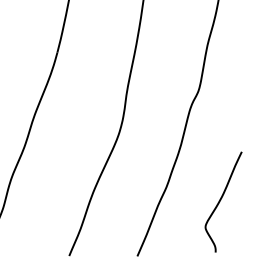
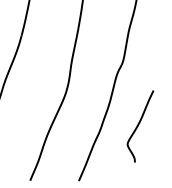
curve: (221, 200) -> (139, 125), moved

